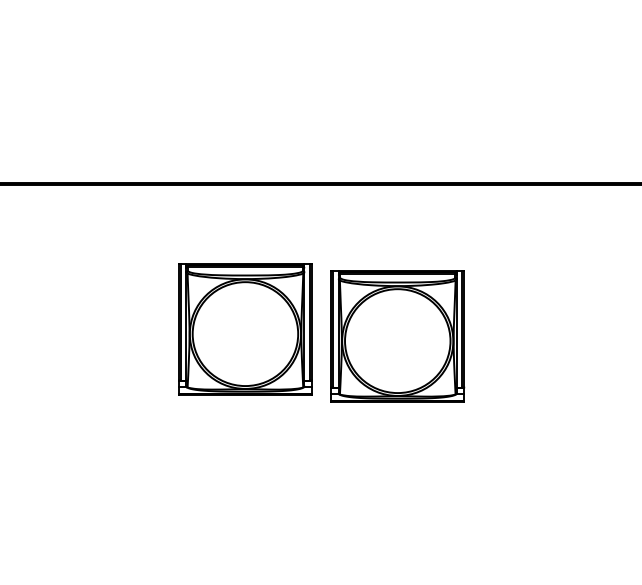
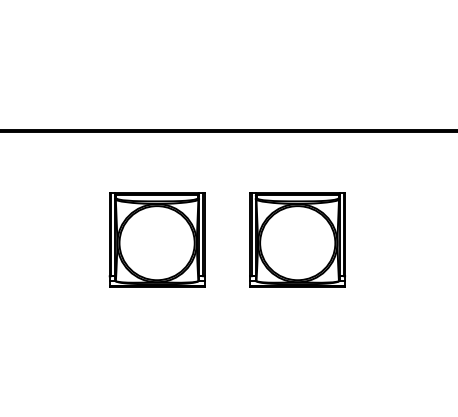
part: (244, 328) -> (156, 239), moved
part: (397, 335) -> (297, 239), moved

